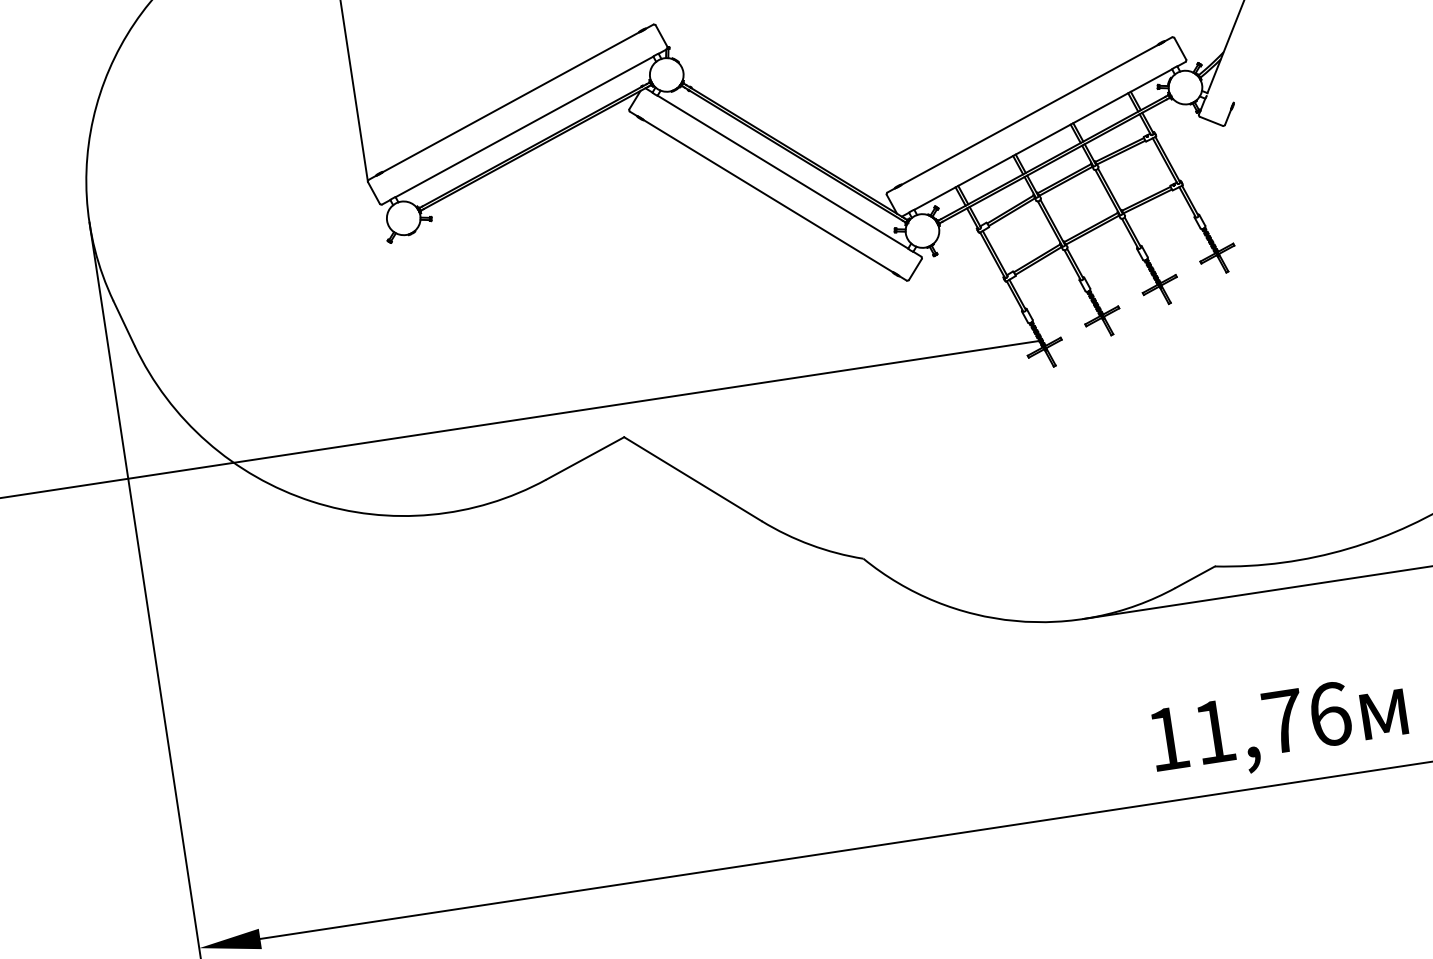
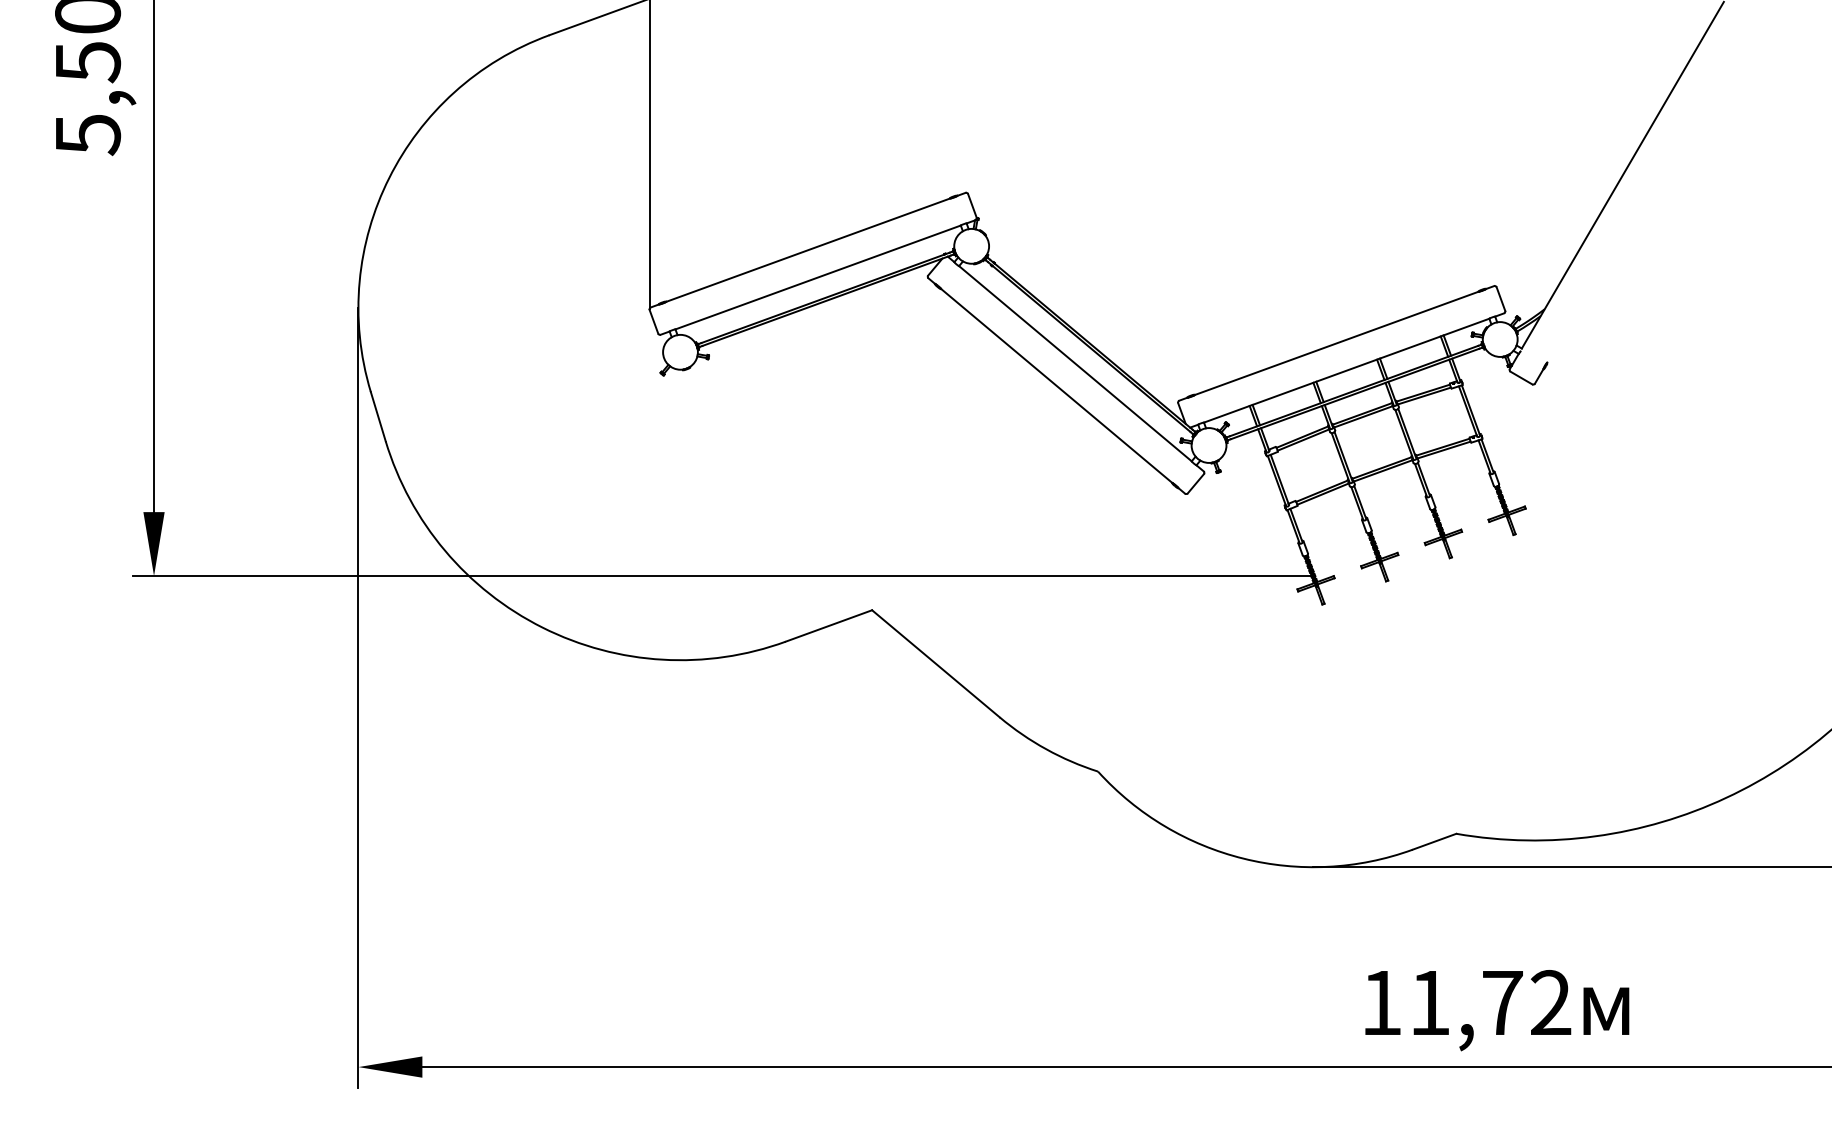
text: (1329, 714) -> (1550, 1002), 11,76 -> 11,72

